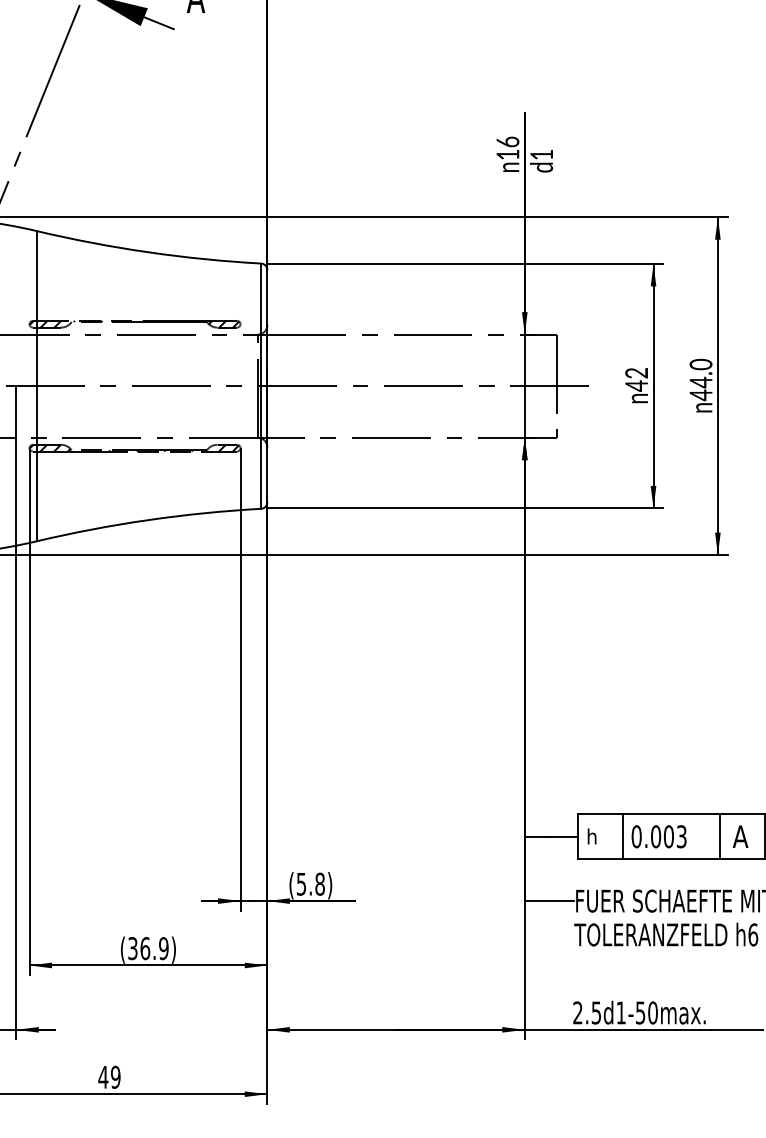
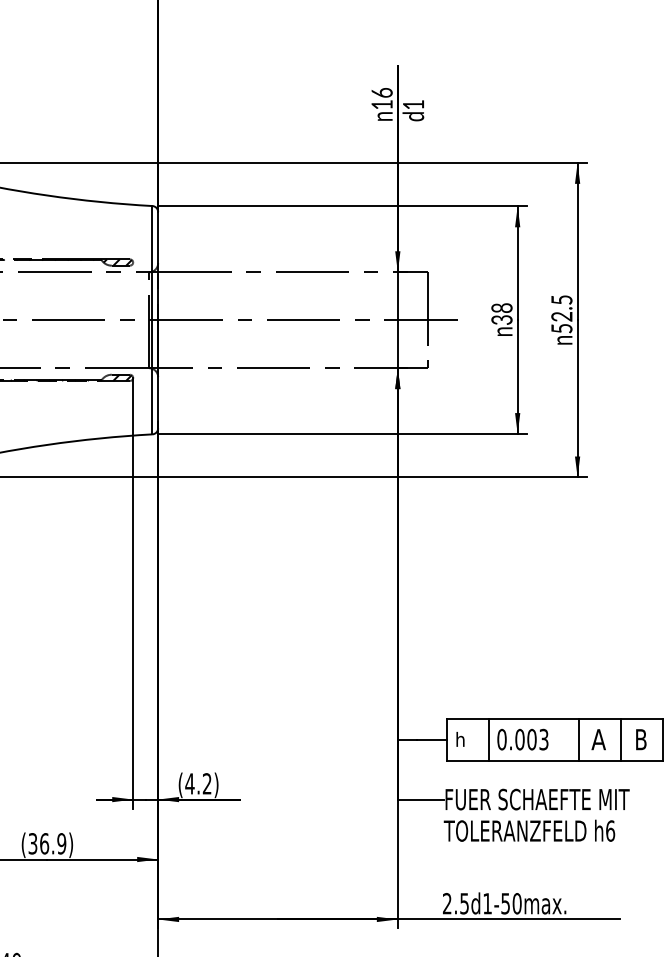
text: (636, 379) -> (501, 313), 42 -> 38
text: (700, 379) -> (561, 313), 44.0 -> 52.5
text: (310, 883) -> (198, 783), (5.8) -> (4.2)

